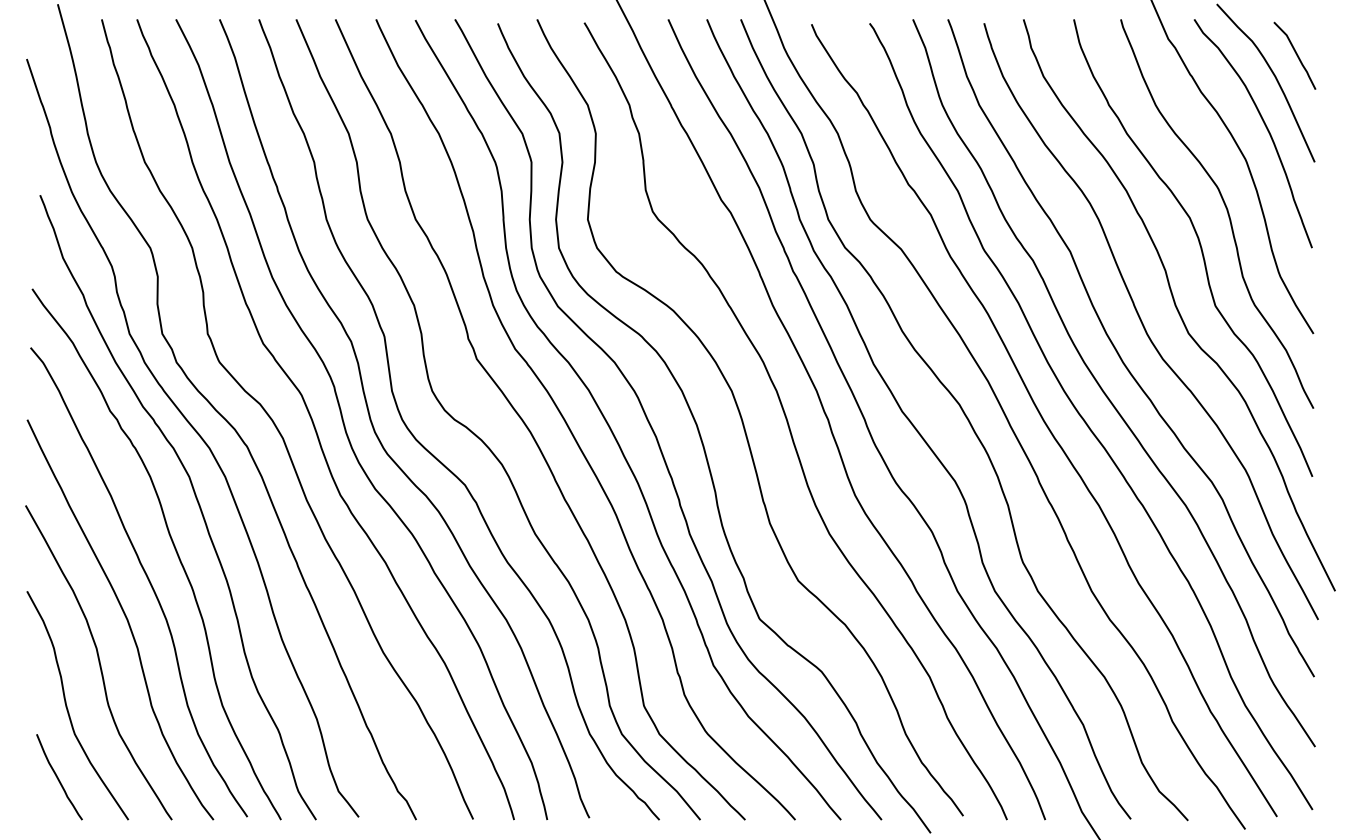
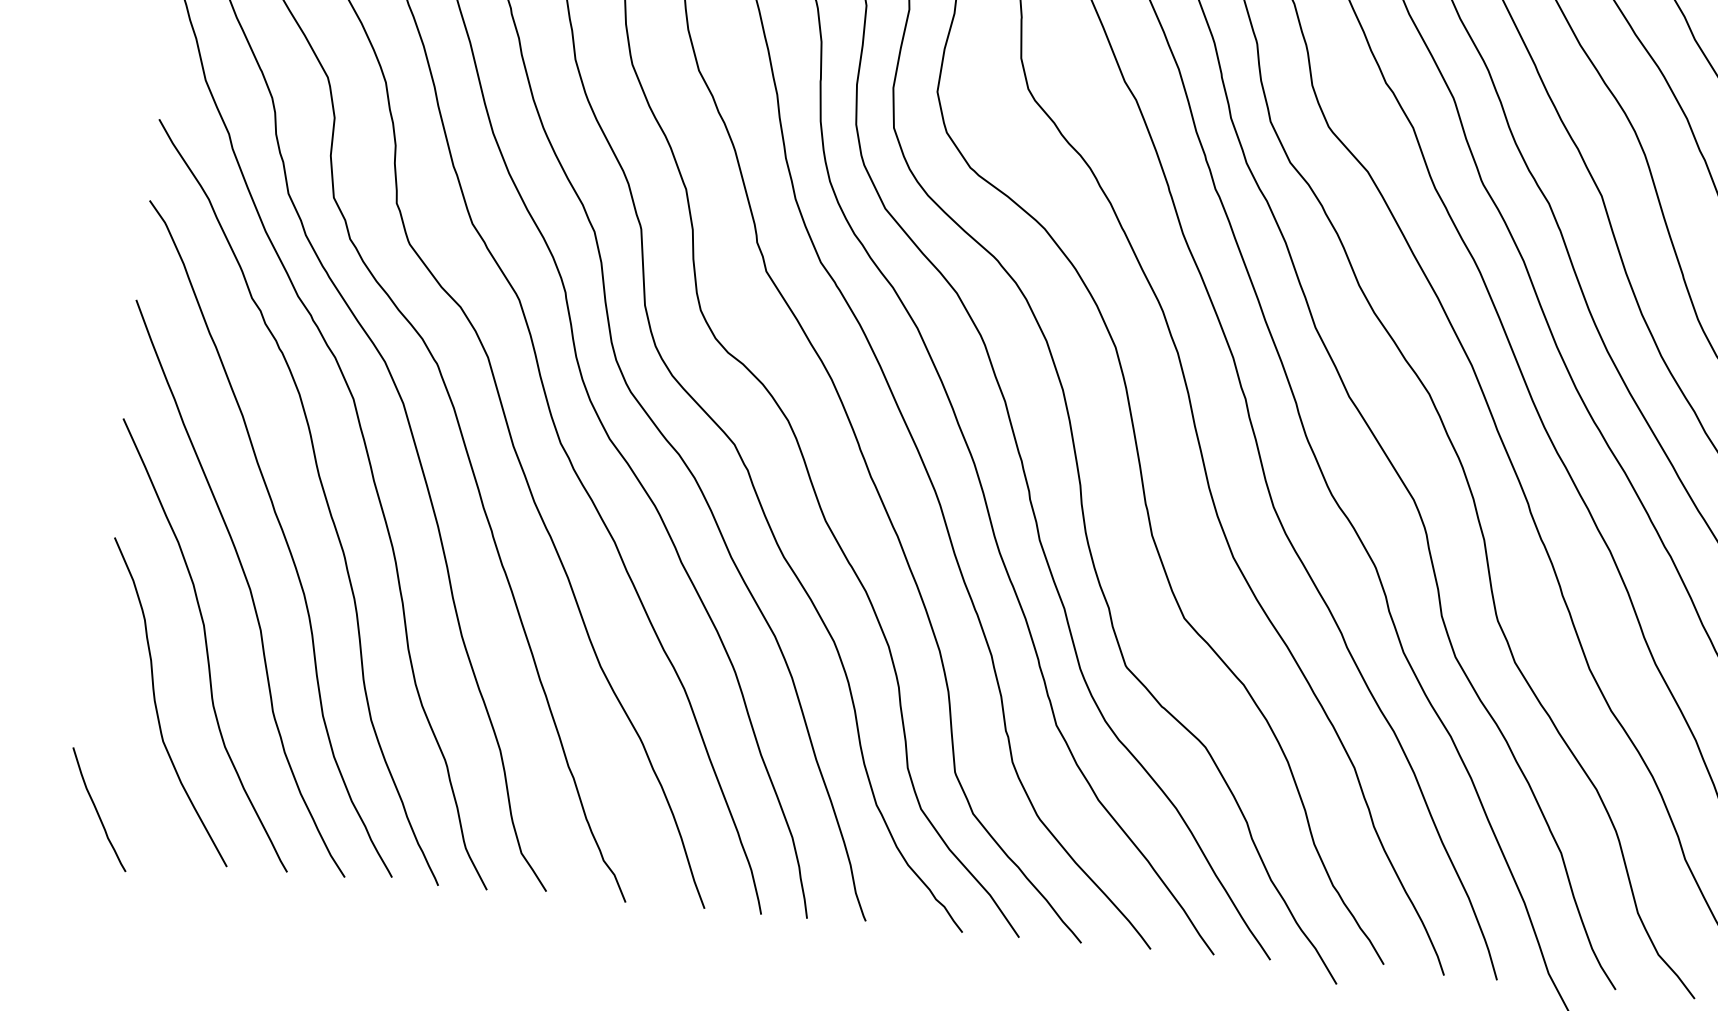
curve: (58, 777) -> (97, 810), moved

